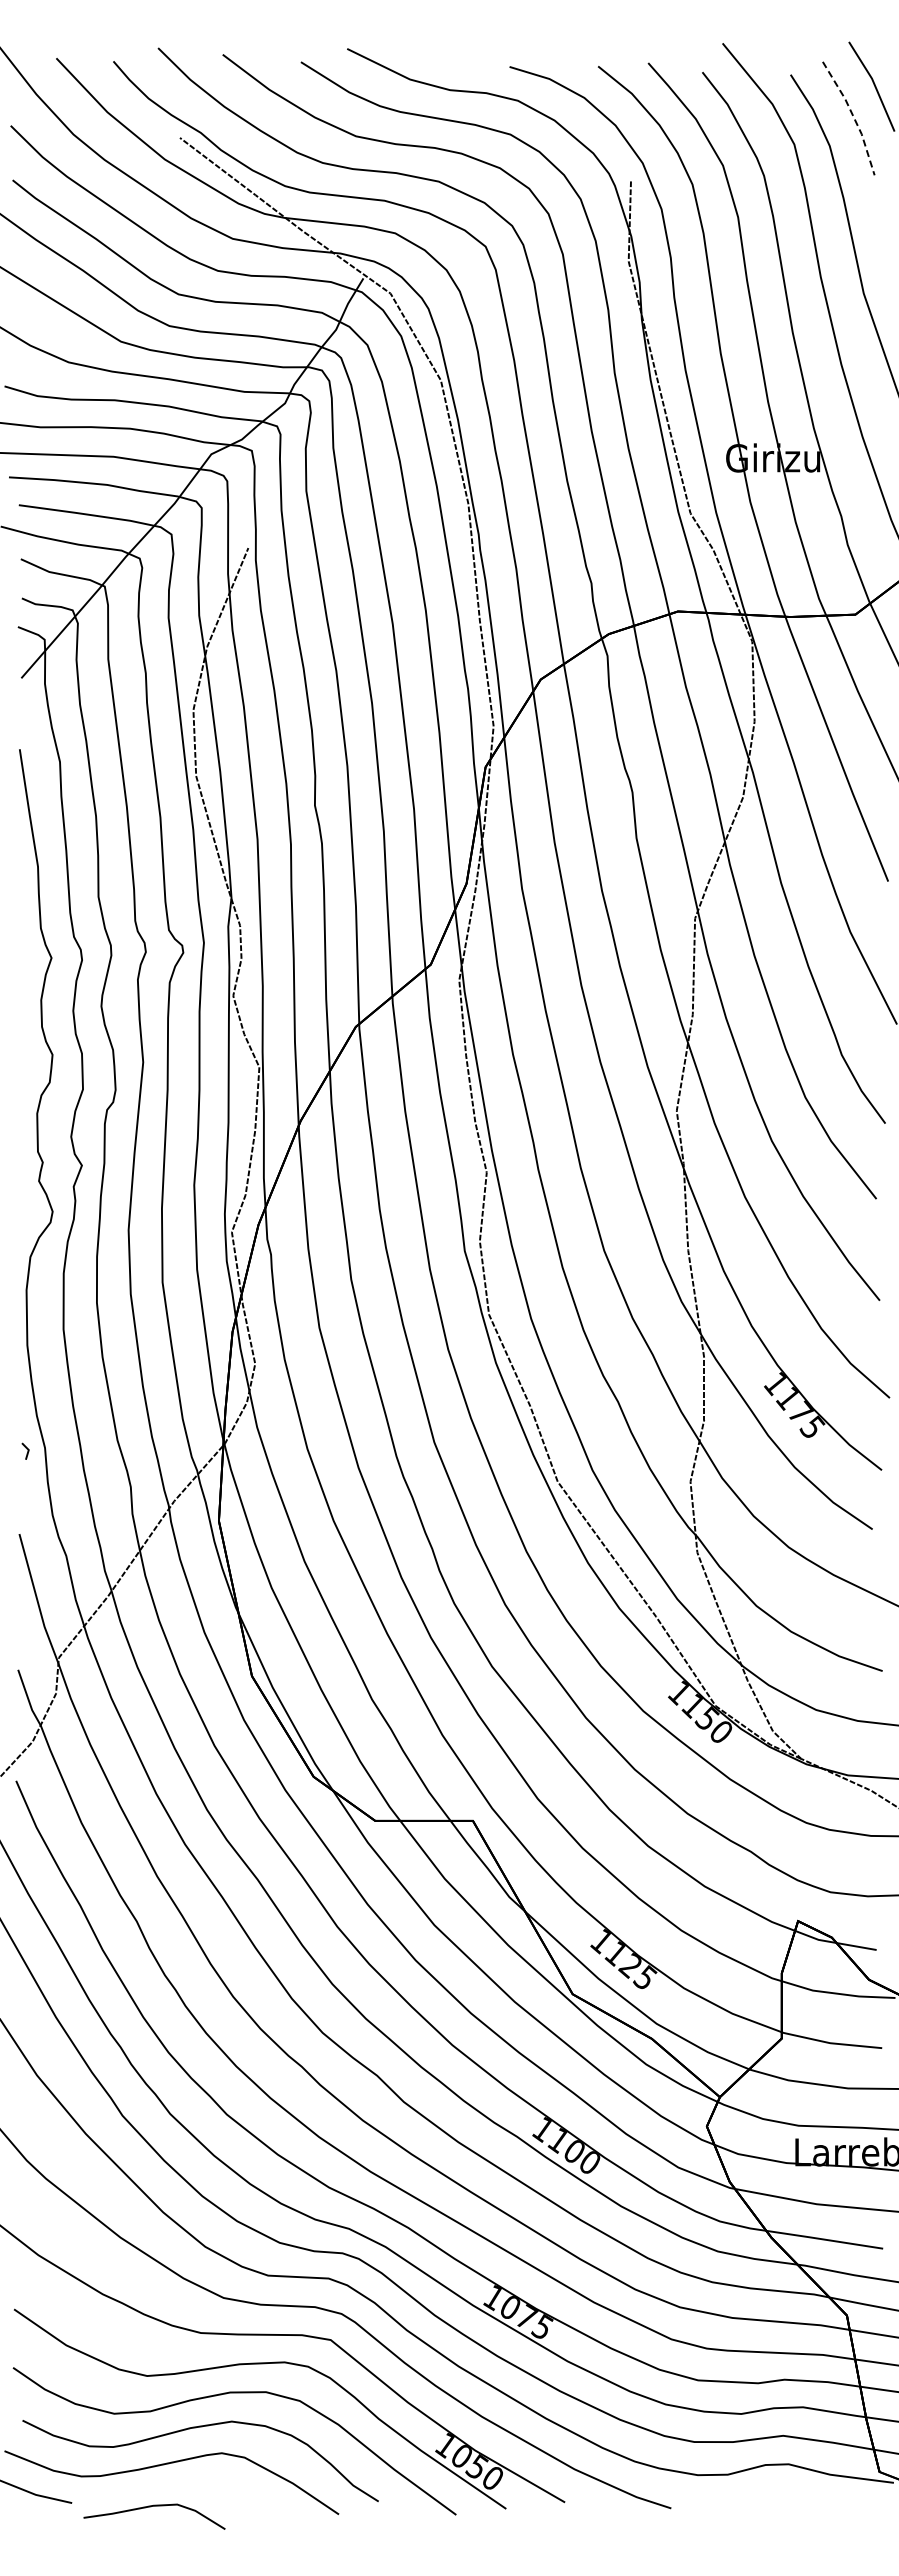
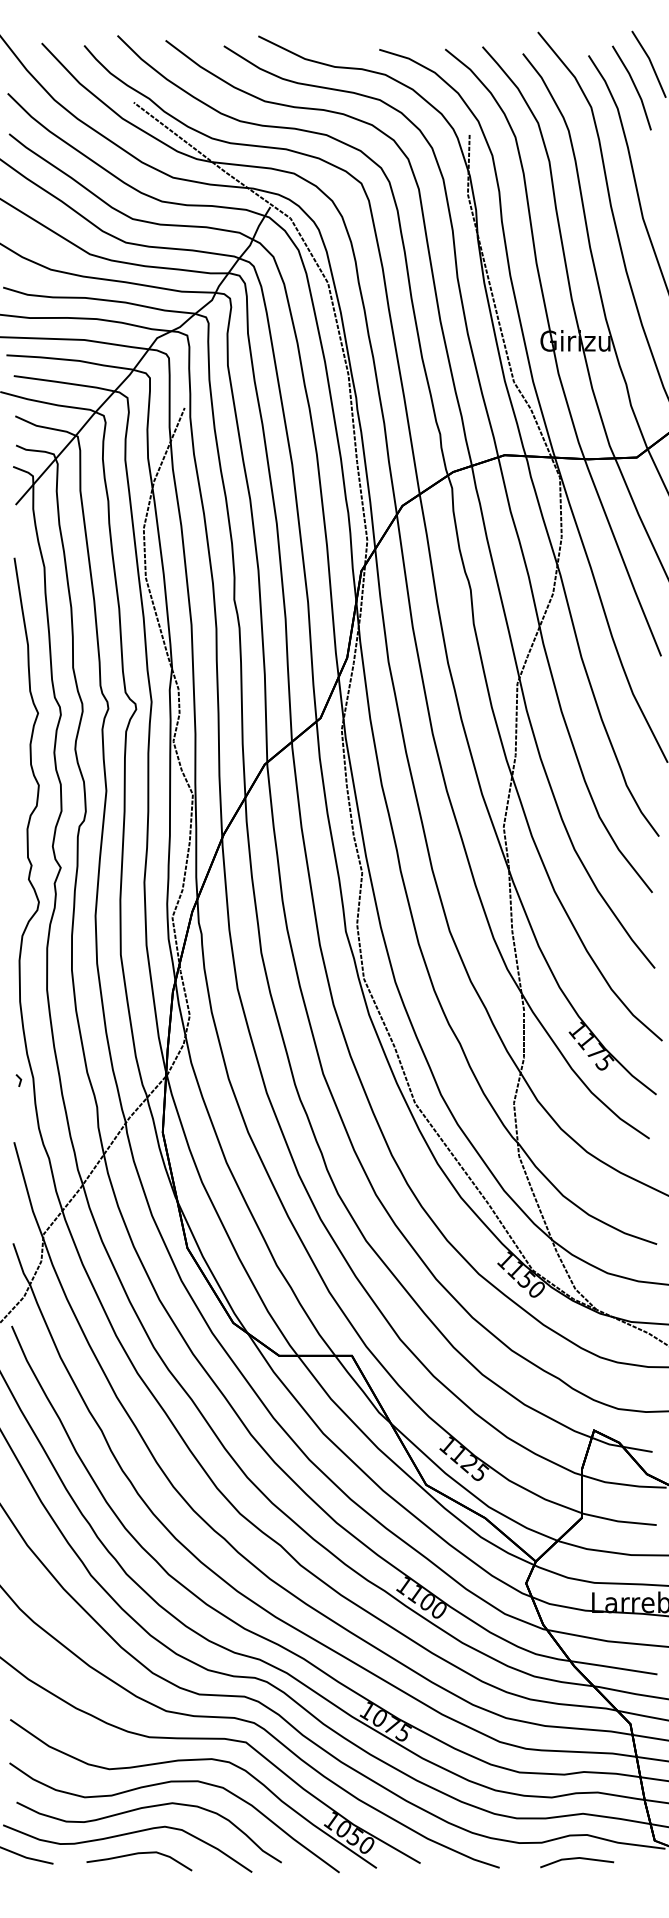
line: (853, 117) -> (635, 87), dashed -> solid
line: (774, 2496) -> (576, 1858), added
curve: (150, 2507) -> (136, 1854), moved

